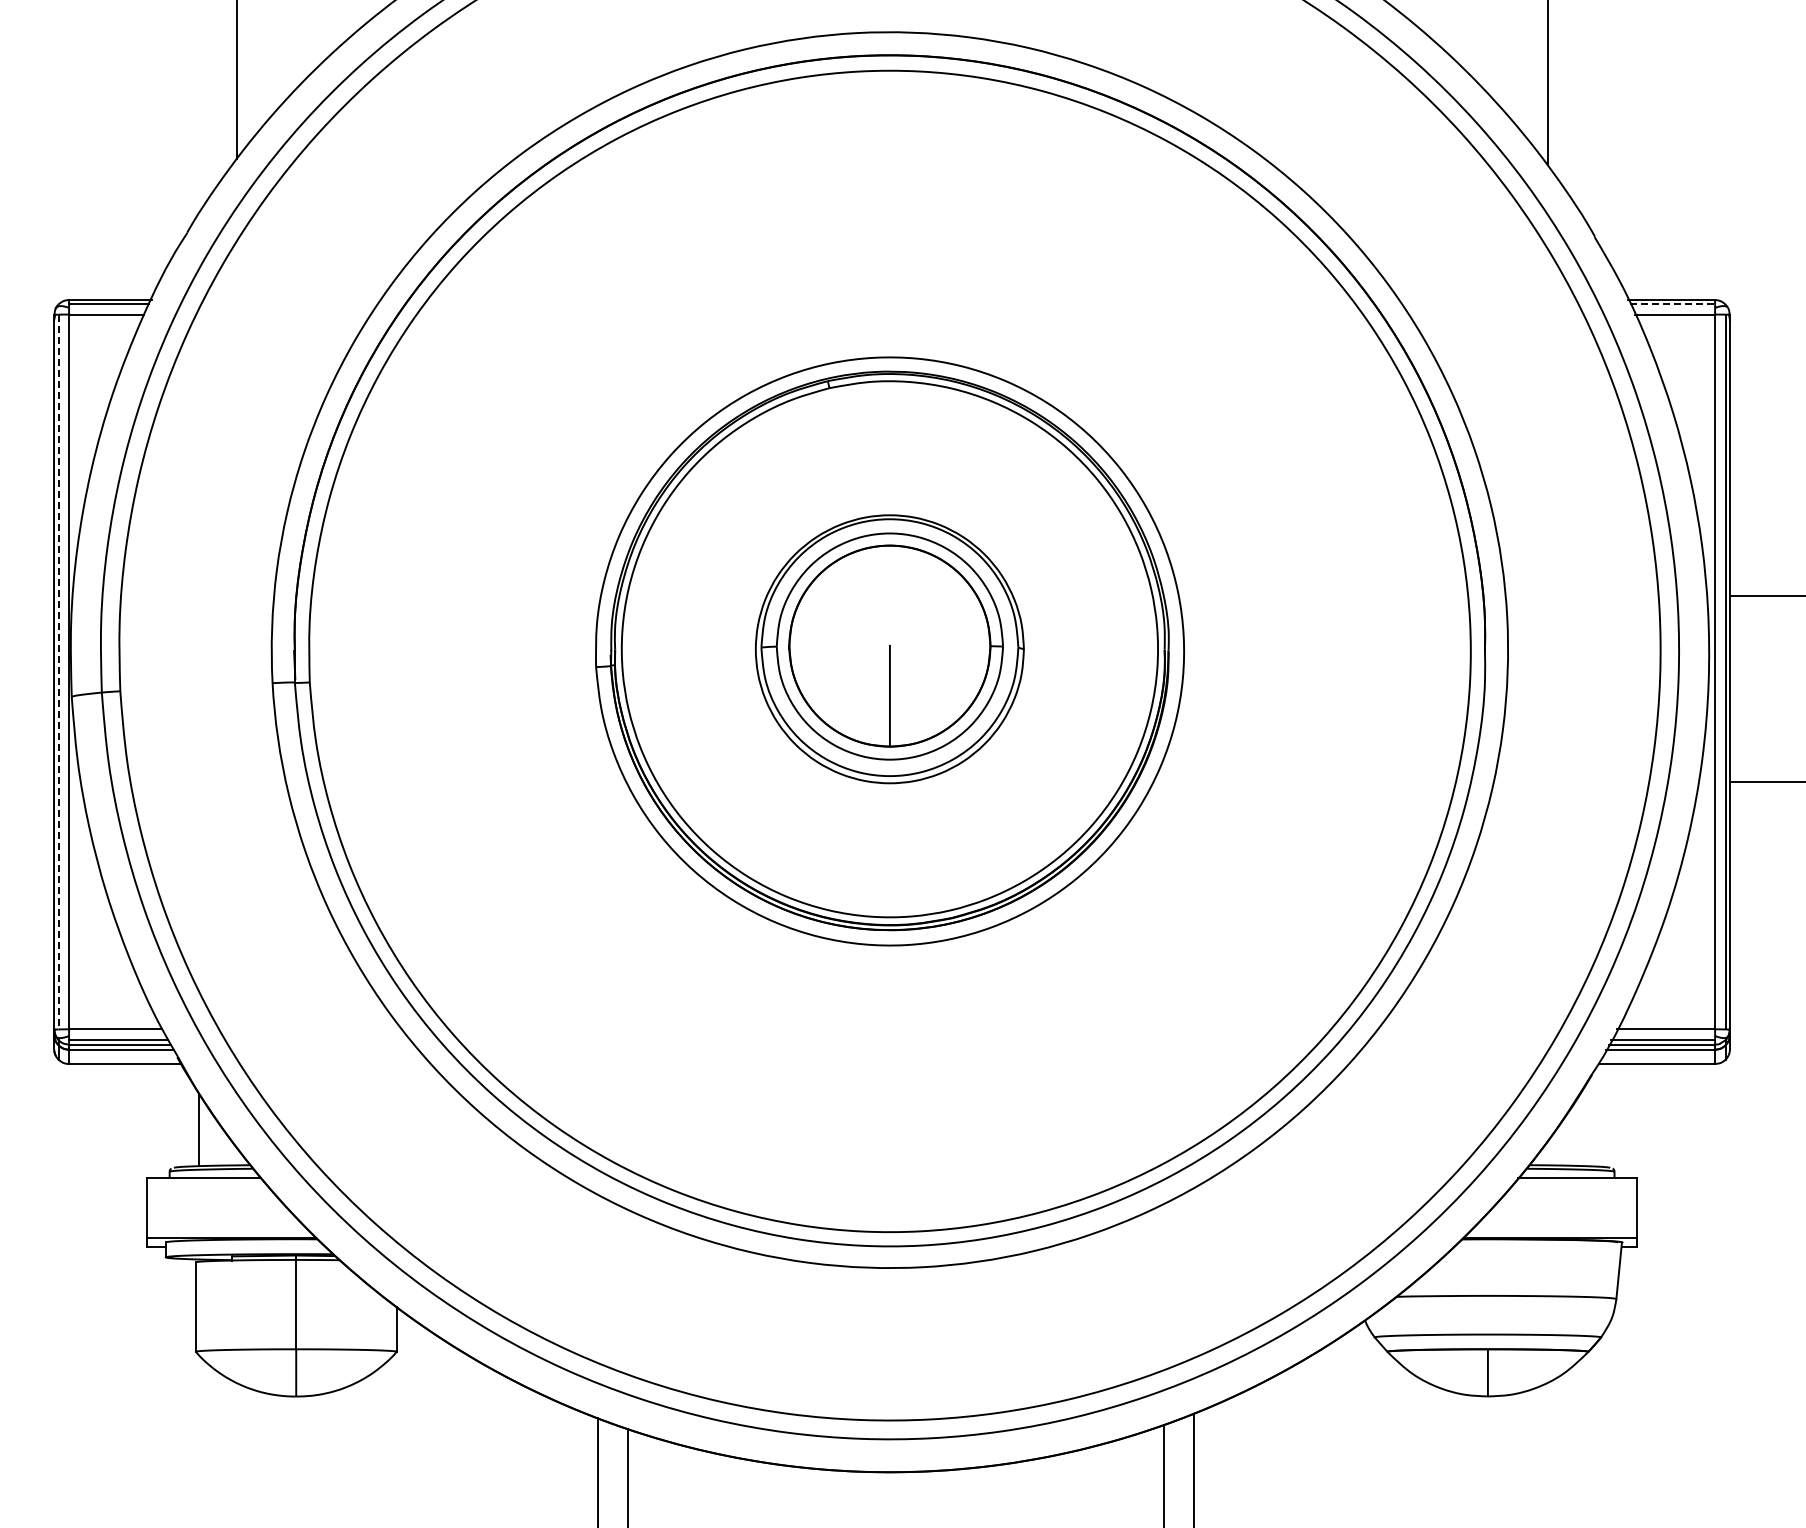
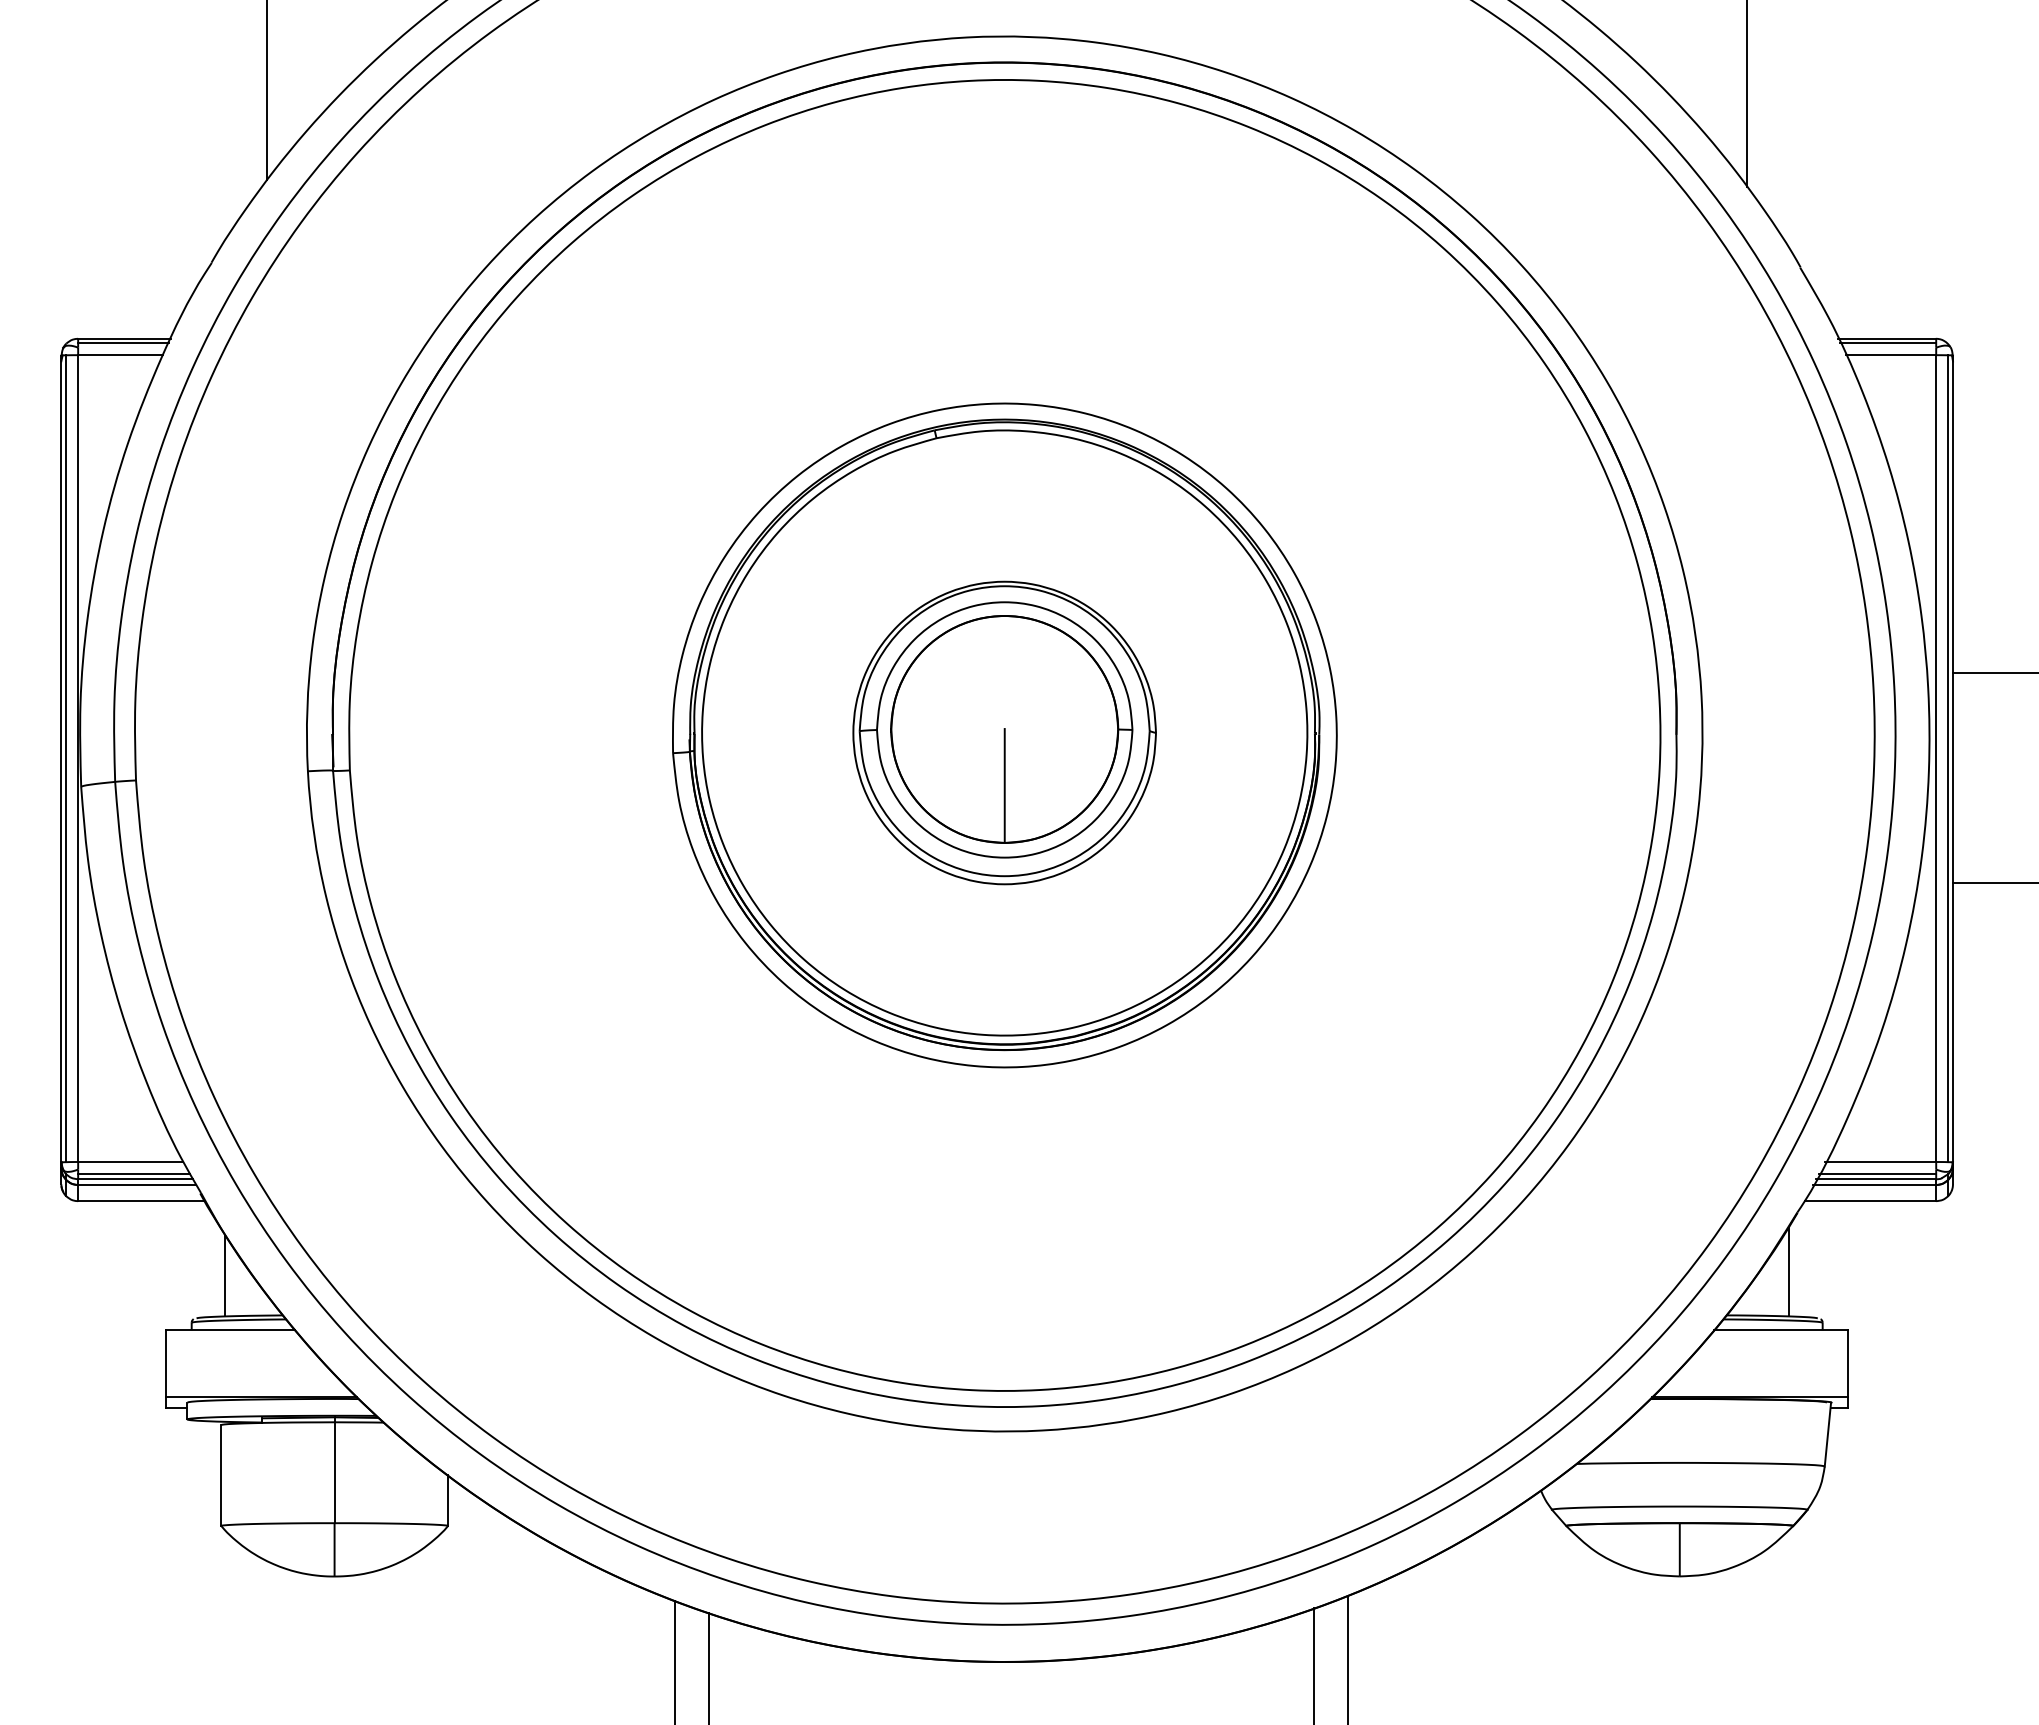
line: (1673, 304) -> (1889, 343), dashed -> solid
line: (58, 672) -> (66, 759), dashed -> solid
line: (1584, 1126) -> (1788, 1271), added

